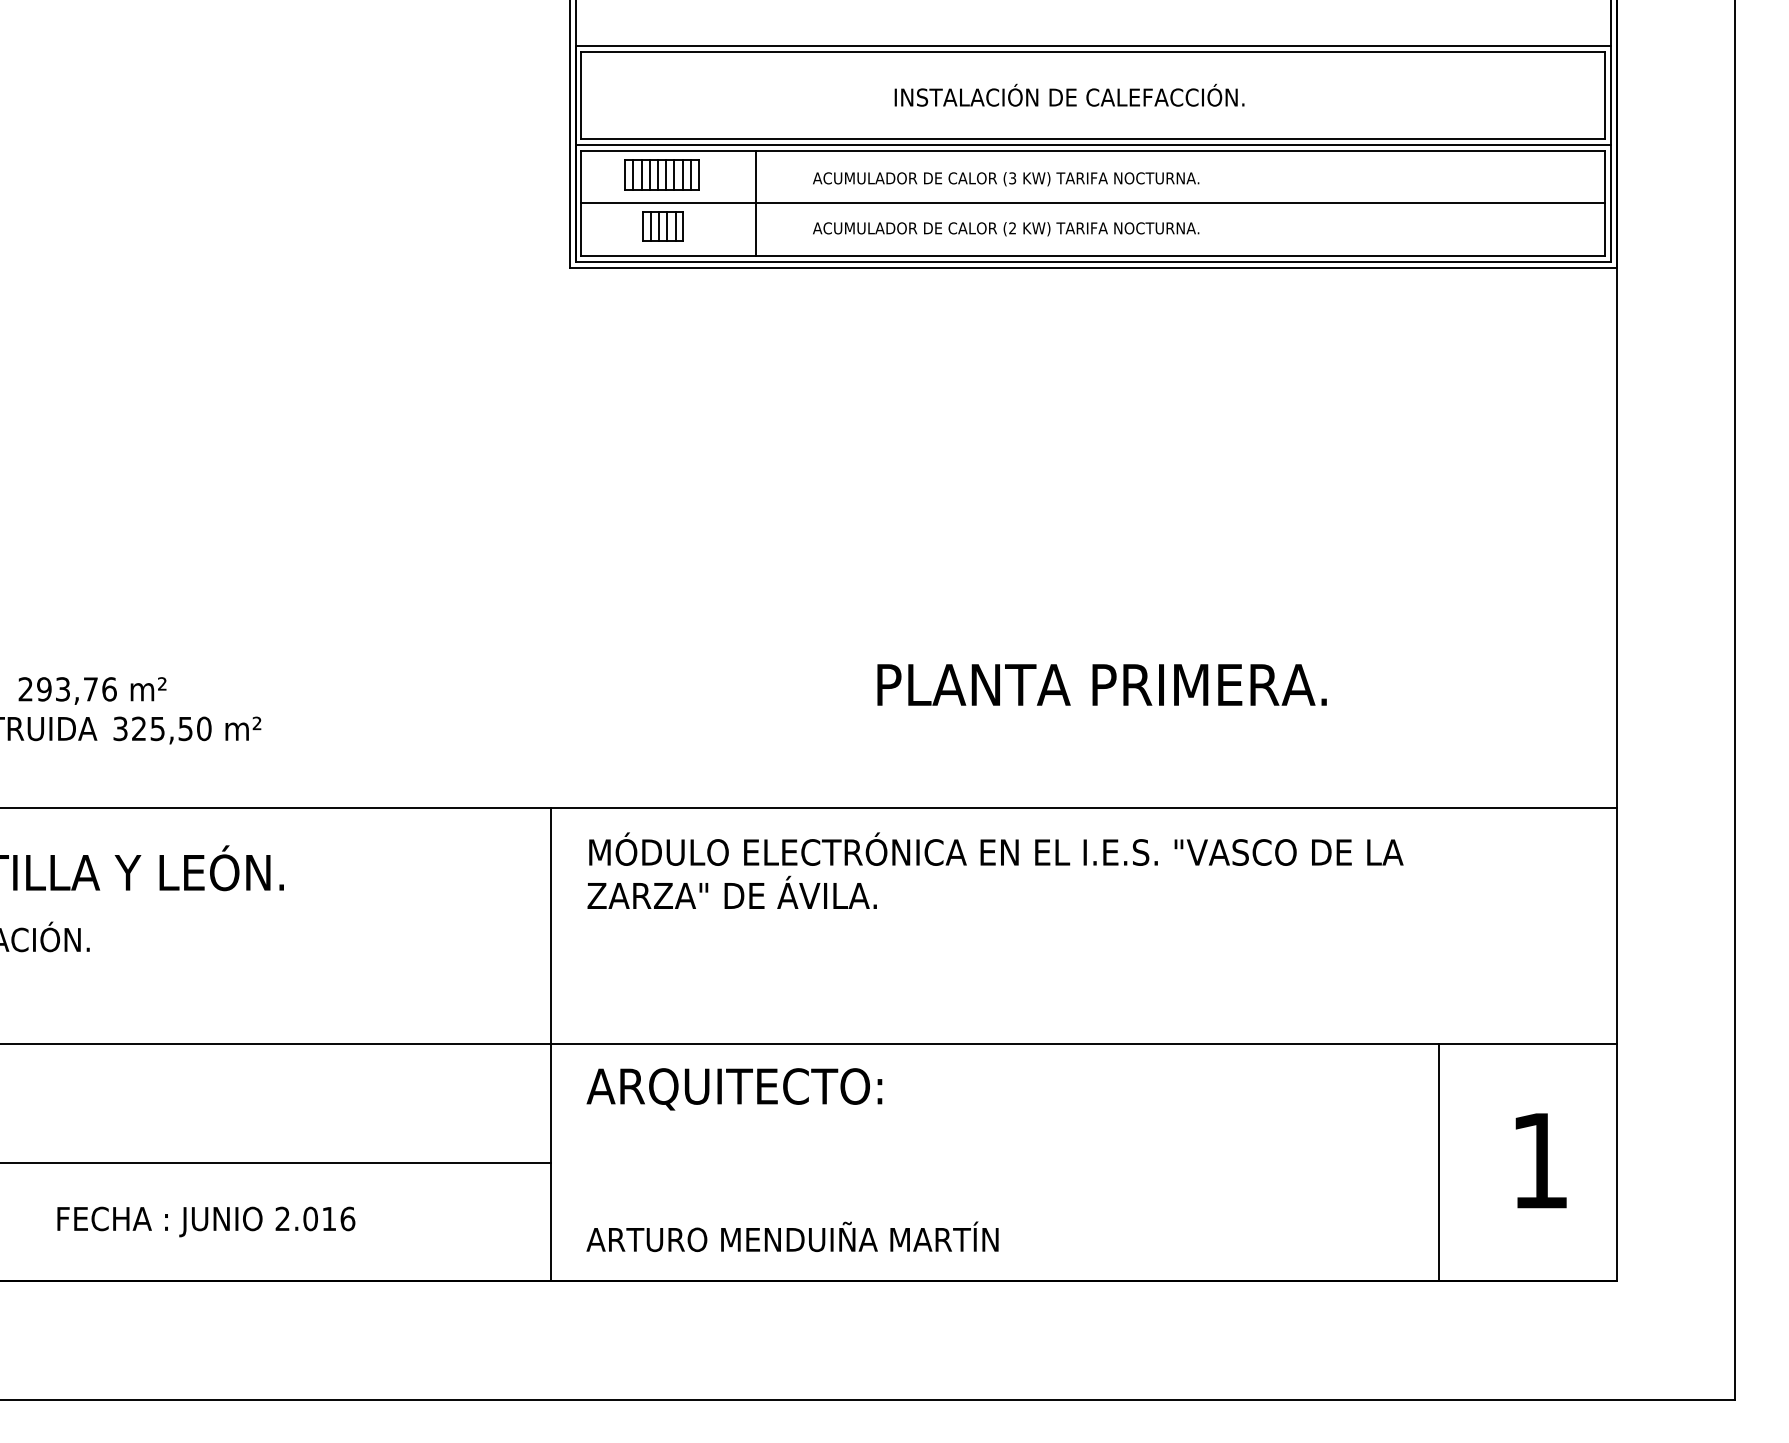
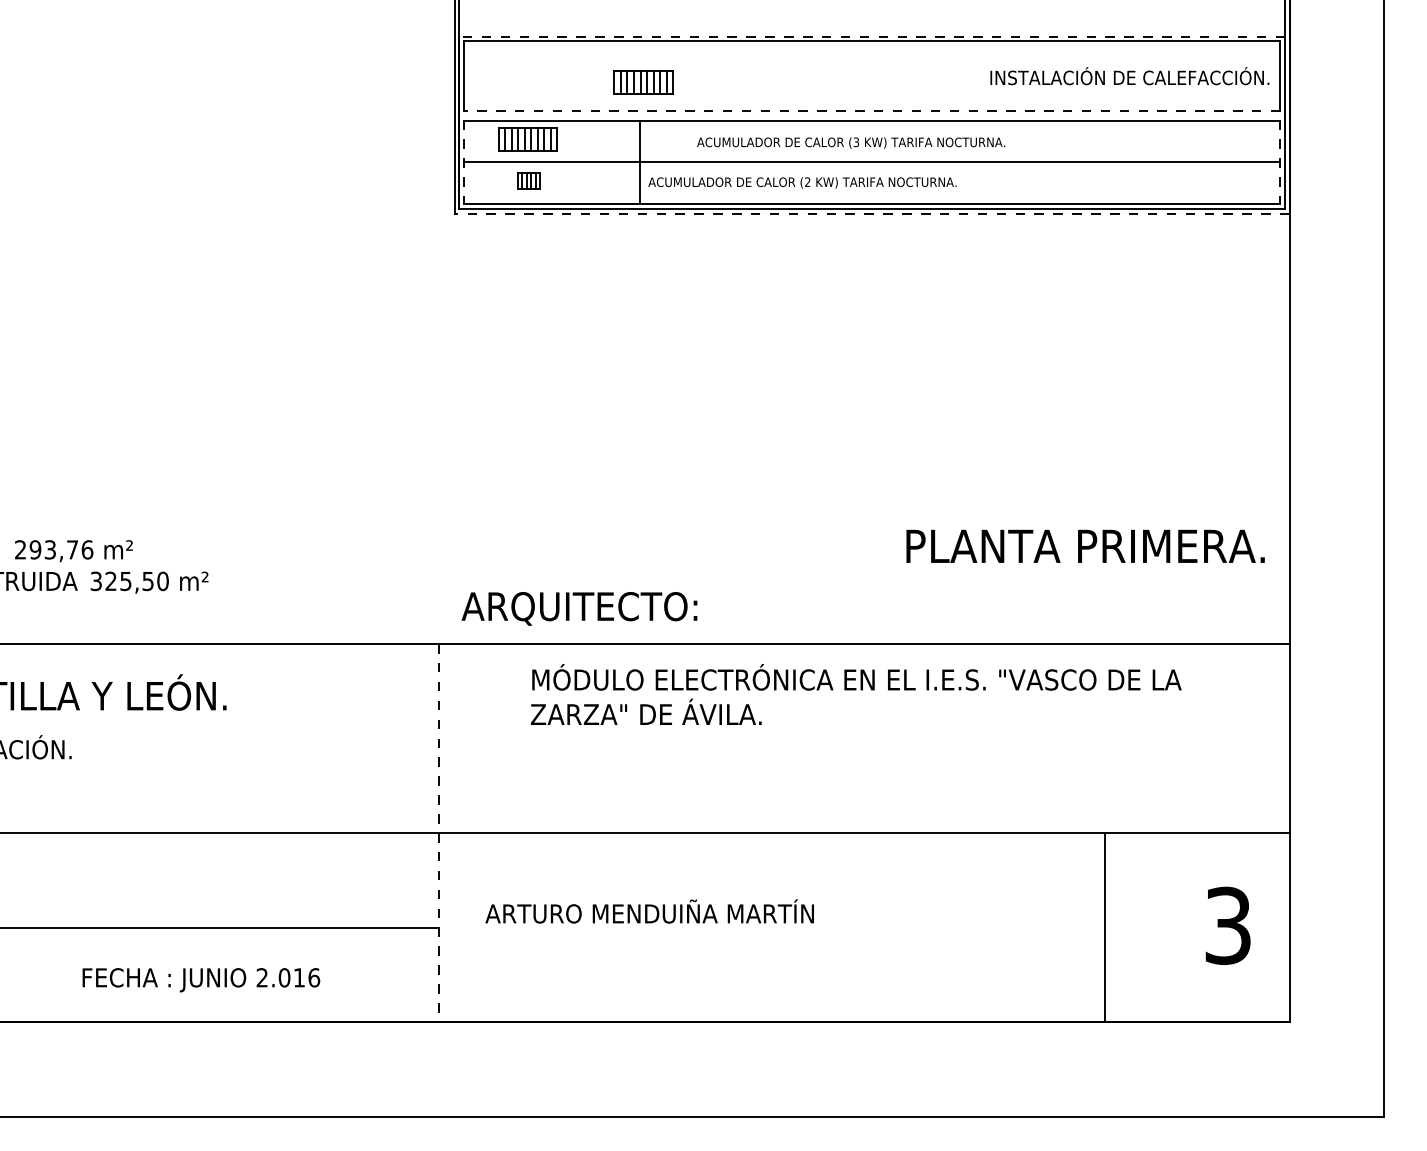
line: (1093, 46) -> (872, 37), solid -> dashed
text: (1069, 94) -> (1129, 75), moved
part: (806, 102) -> (643, 81), added
line: (1093, 139) -> (872, 111), solid -> dashed
line: (1093, 145) -> (872, 116), removed
text: (1006, 179) -> (851, 143), moved
line: (756, 203) -> (640, 162), moved
line: (581, 204) -> (463, 163), solid -> dashed
line: (1605, 204) -> (1280, 163), solid -> dashed
part: (662, 226) -> (528, 180), size x0.7
line: (1093, 267) -> (872, 213), solid -> dashed
text: (1101, 684) -> (1085, 545), moved
text: (995, 870) -> (856, 694), moved
line: (550, 1044) -> (439, 833), solid -> dashed
text: (734, 1089) -> (579, 608), moved
text: (1539, 1160) -> (1227, 925), 1 -> 3
line: (1439, 1162) -> (1105, 927), moved
text: (206, 1221) -> (201, 979), moved
text: (792, 1236) -> (649, 911), moved

